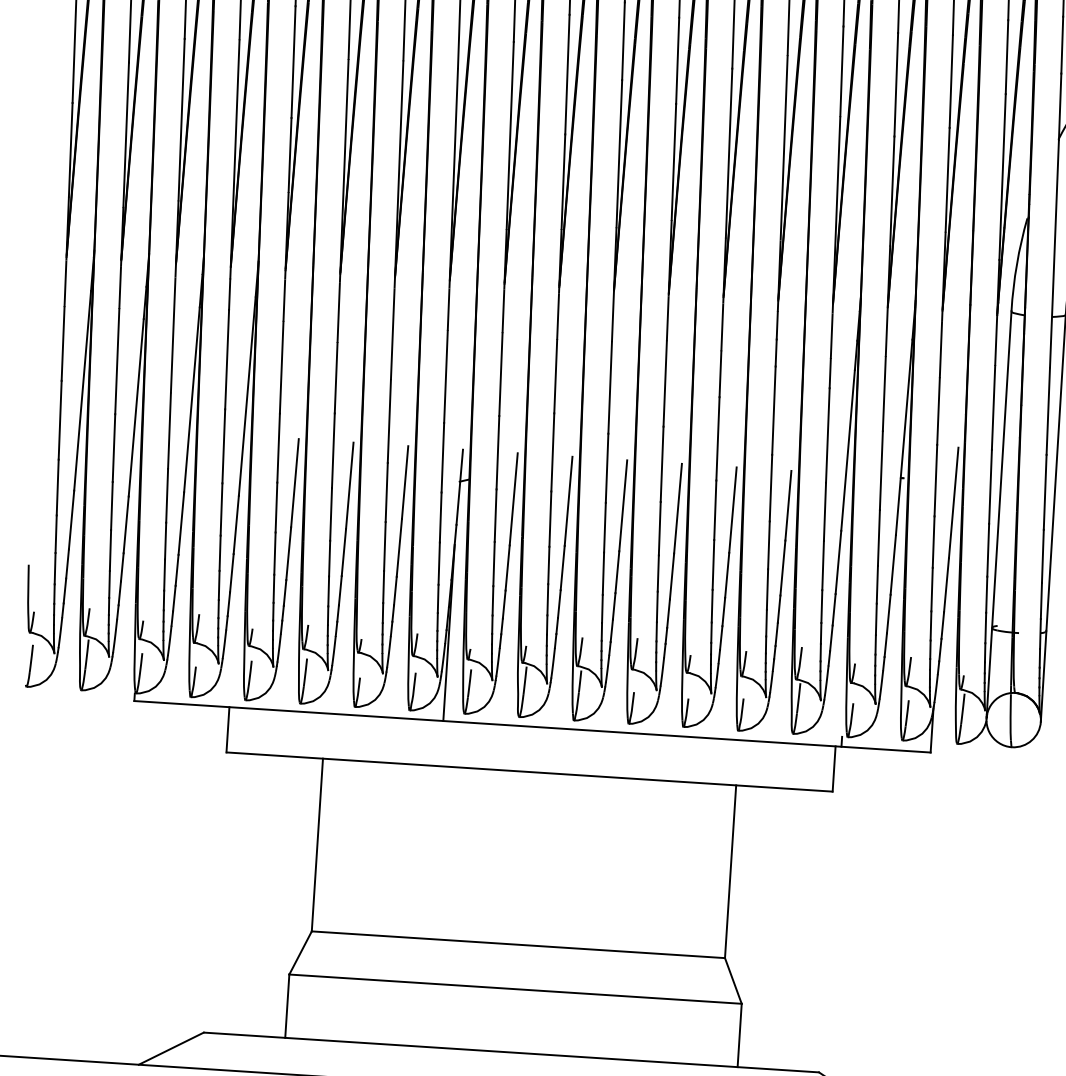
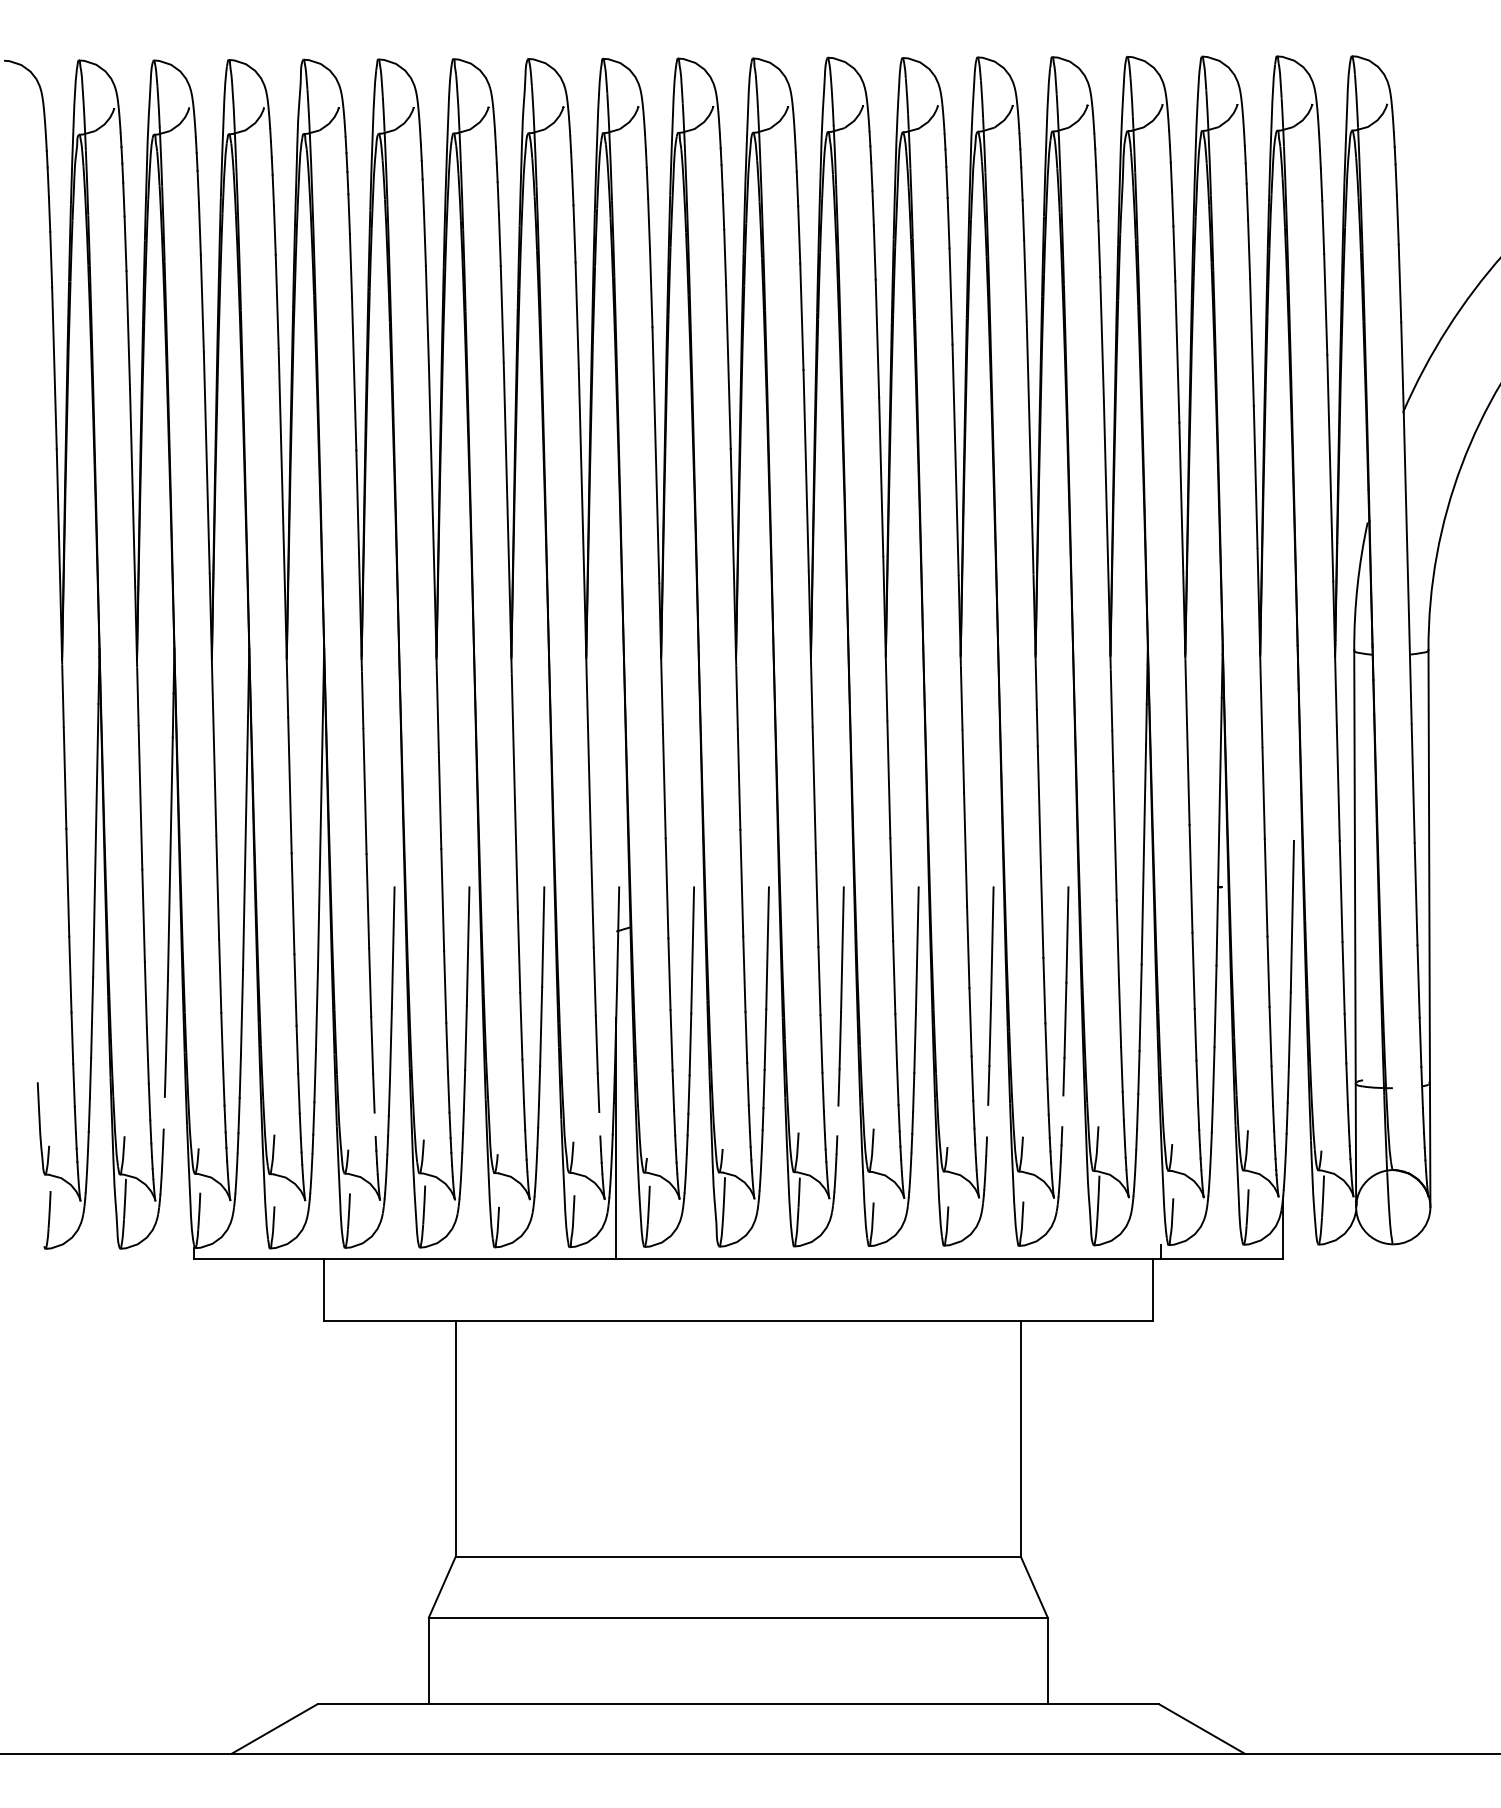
line: (119, 592) -> (163, 1112), removed
line: (272, 611) -> (374, 1124), removed
line: (437, 622) -> (599, 1124), removed
line: (611, 630) -> (837, 1120), removed
line: (776, 634) -> (1062, 1111), removed
line: (721, 637) -> (987, 1120), removed

